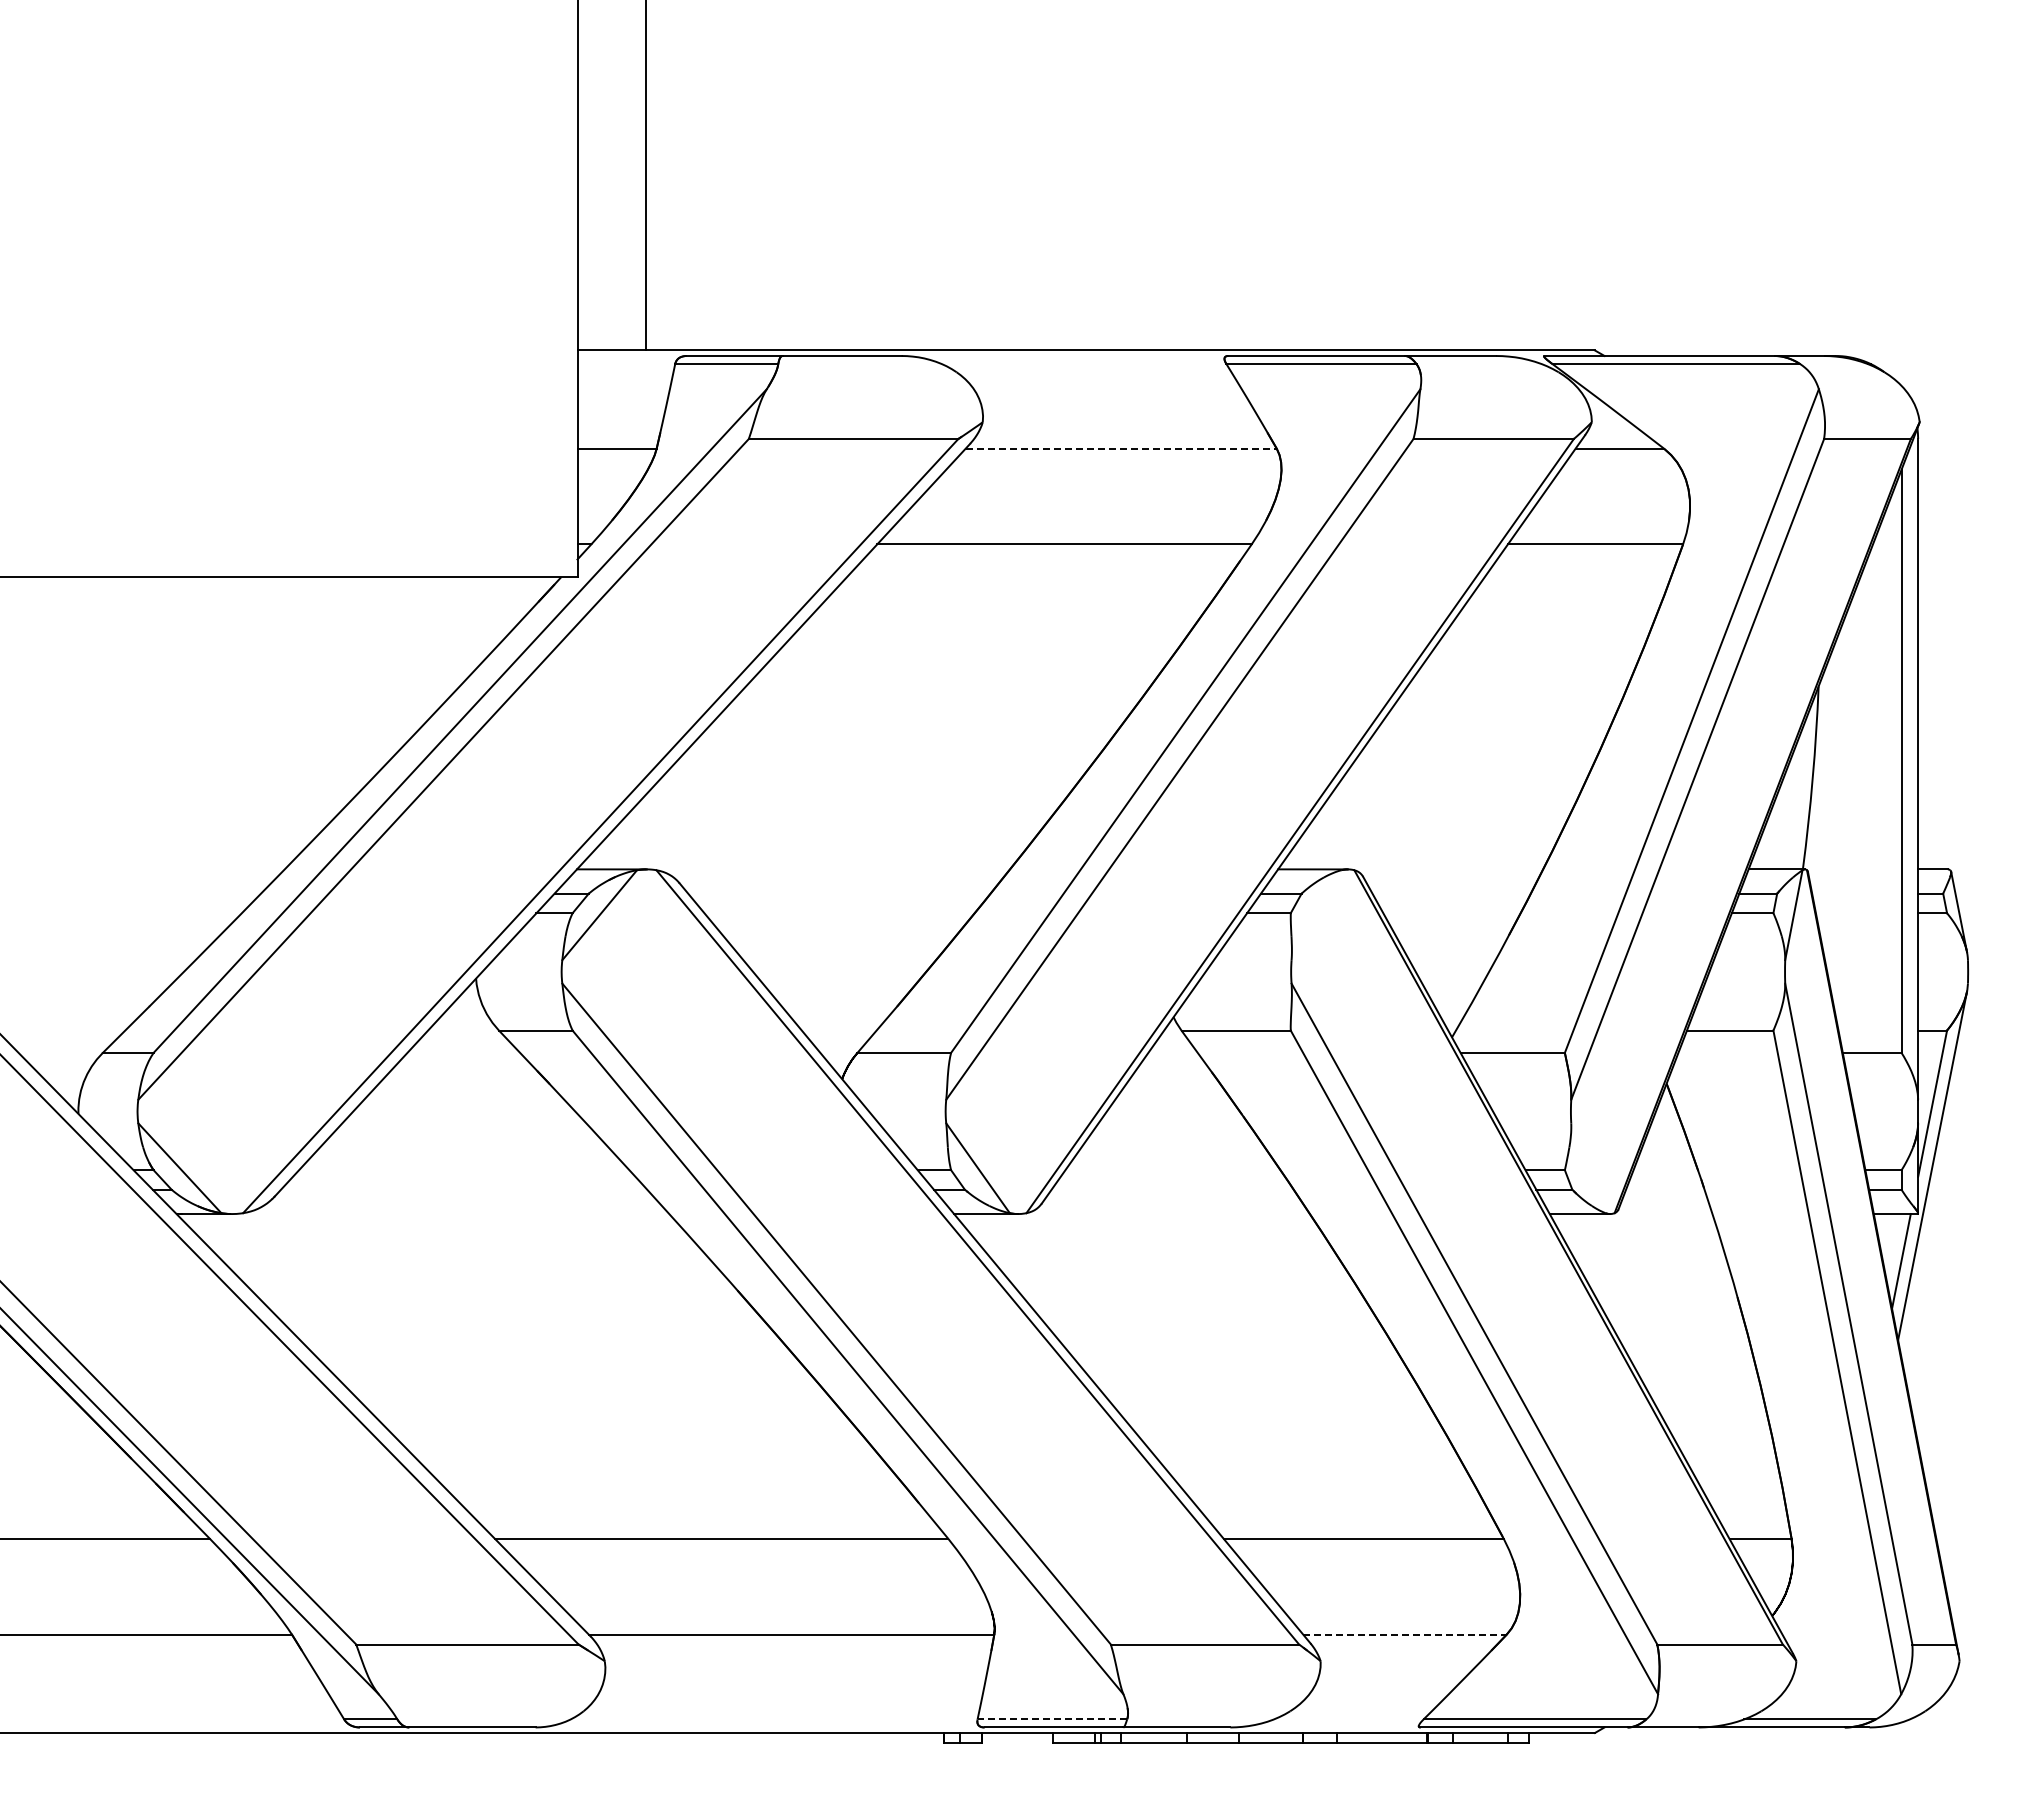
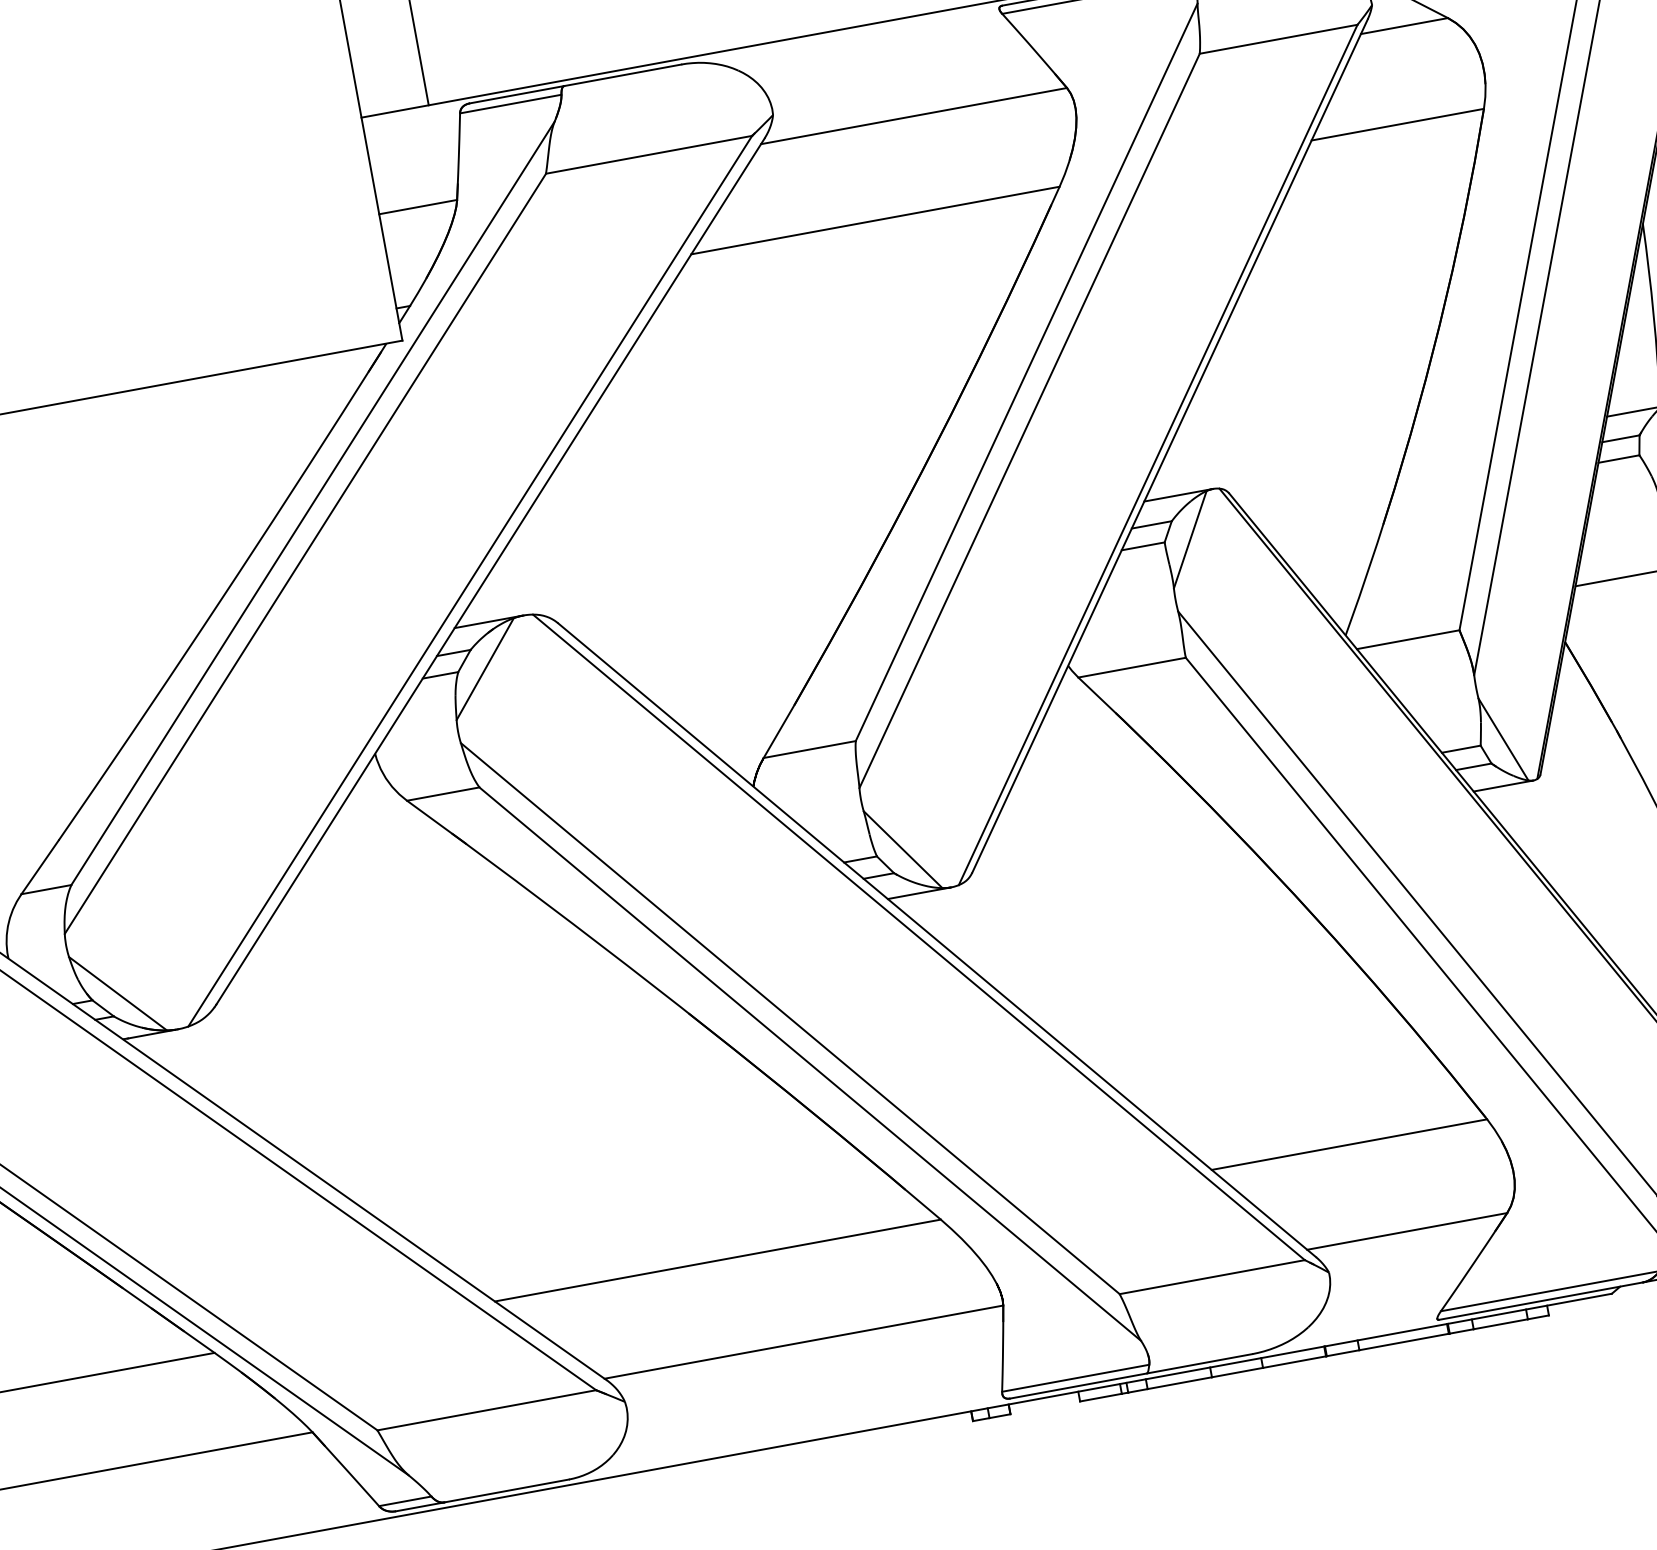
line: (1121, 448) -> (914, 115), dashed -> solid
line: (1316, 915) -> (1190, 539), added
line: (1588, 1168) -> (1503, 739), added
line: (1404, 1634) -> (1406, 1231), dashed -> solid
line: (1052, 1719) -> (1075, 1378), dashed -> solid

